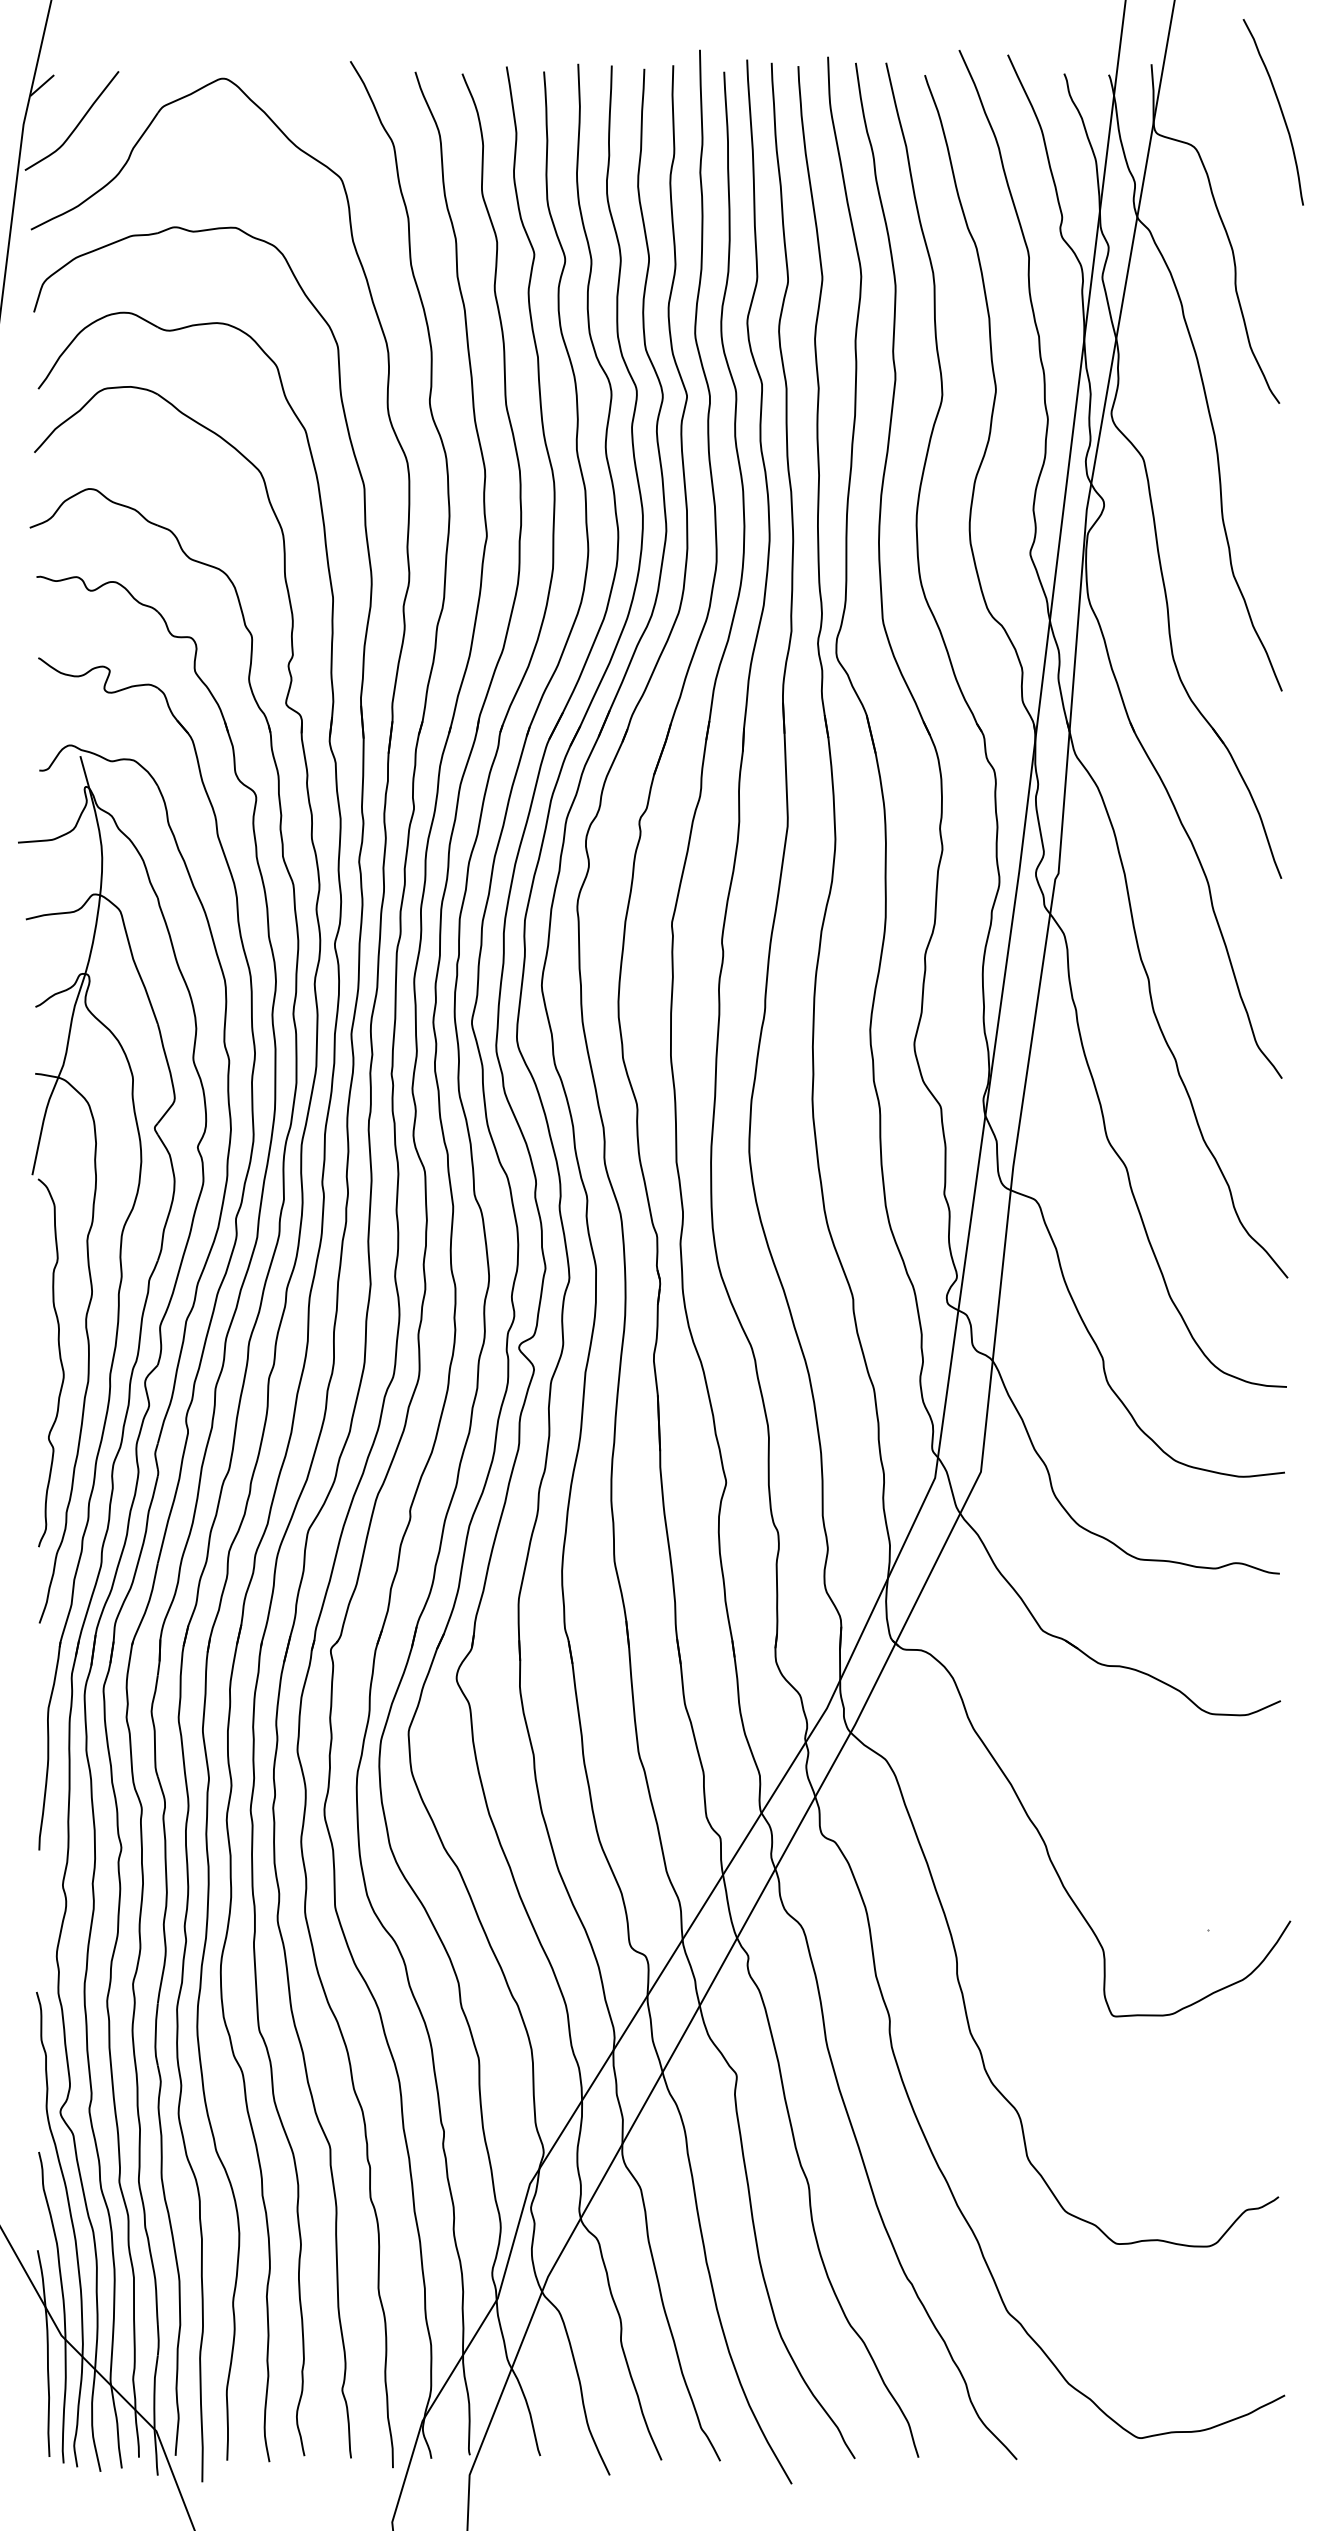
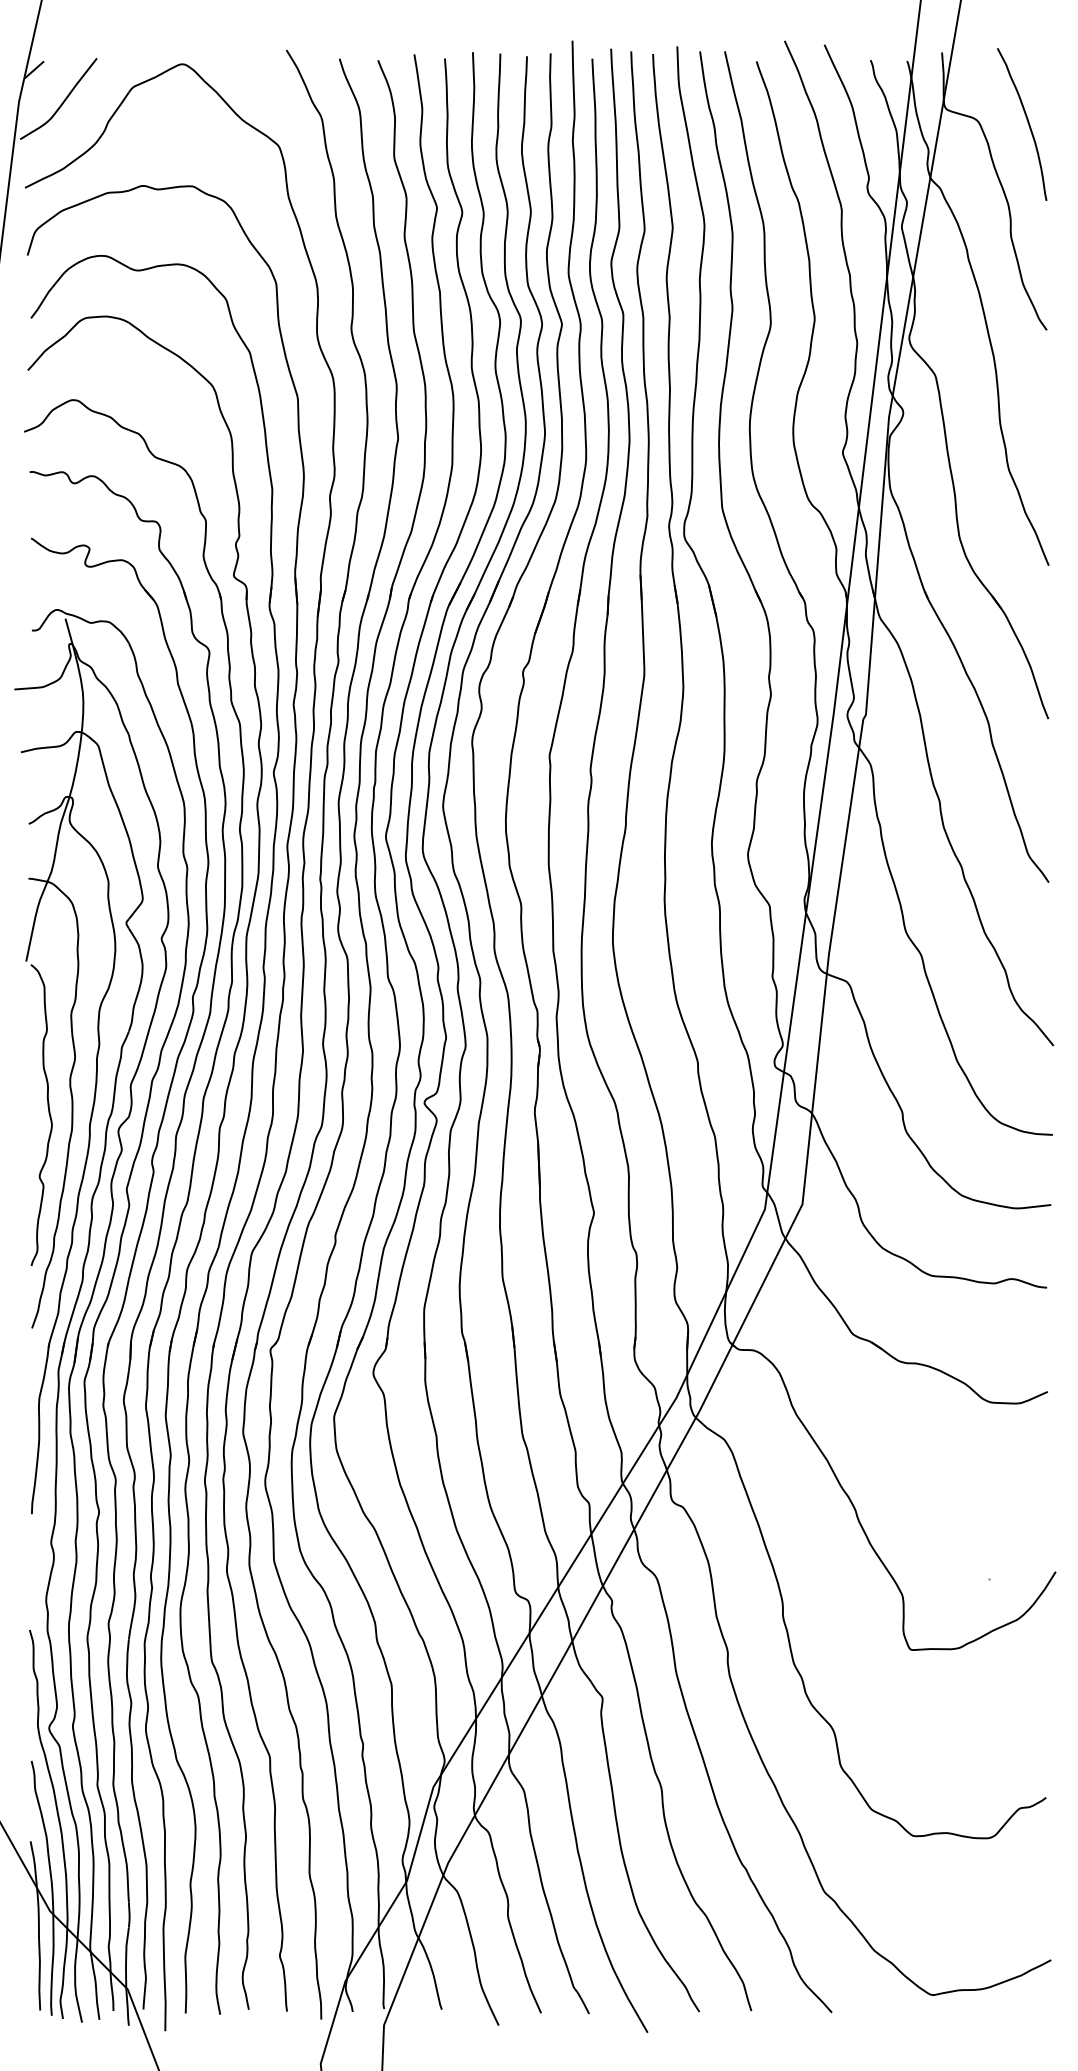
curve: (1279, 108) -> (1027, 121), moved

